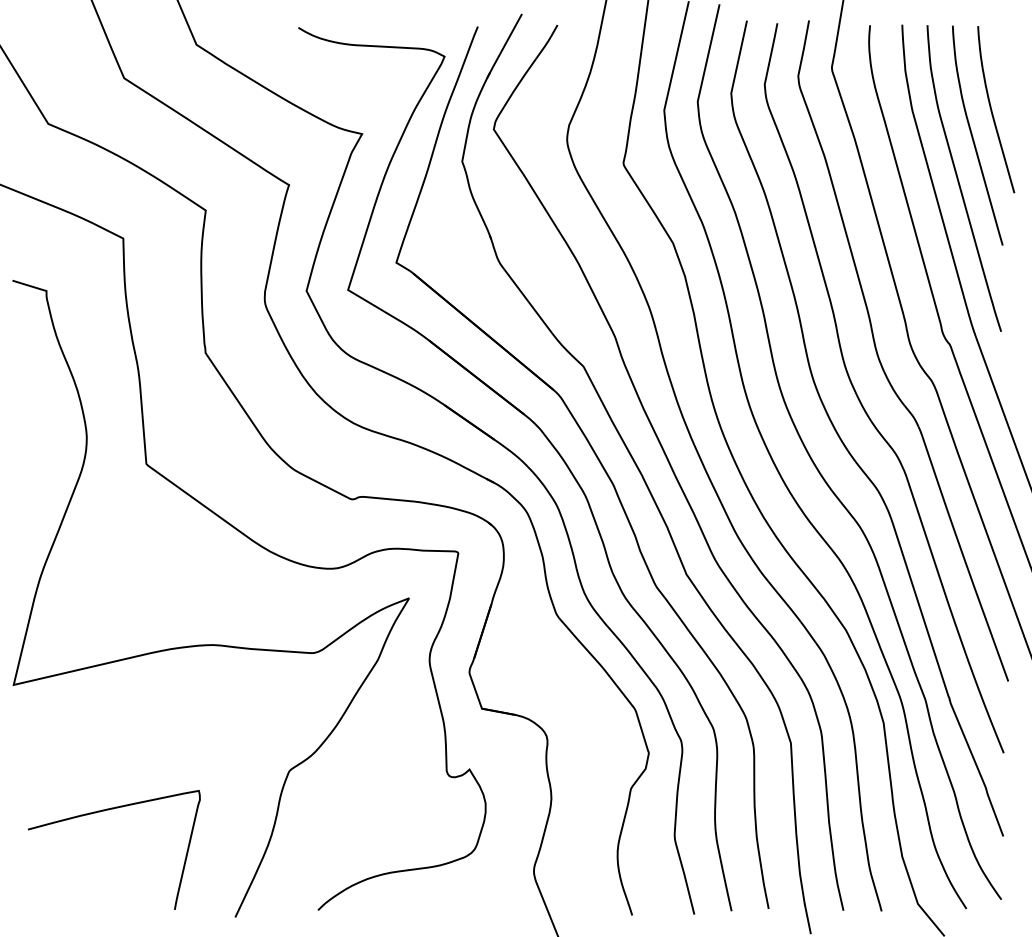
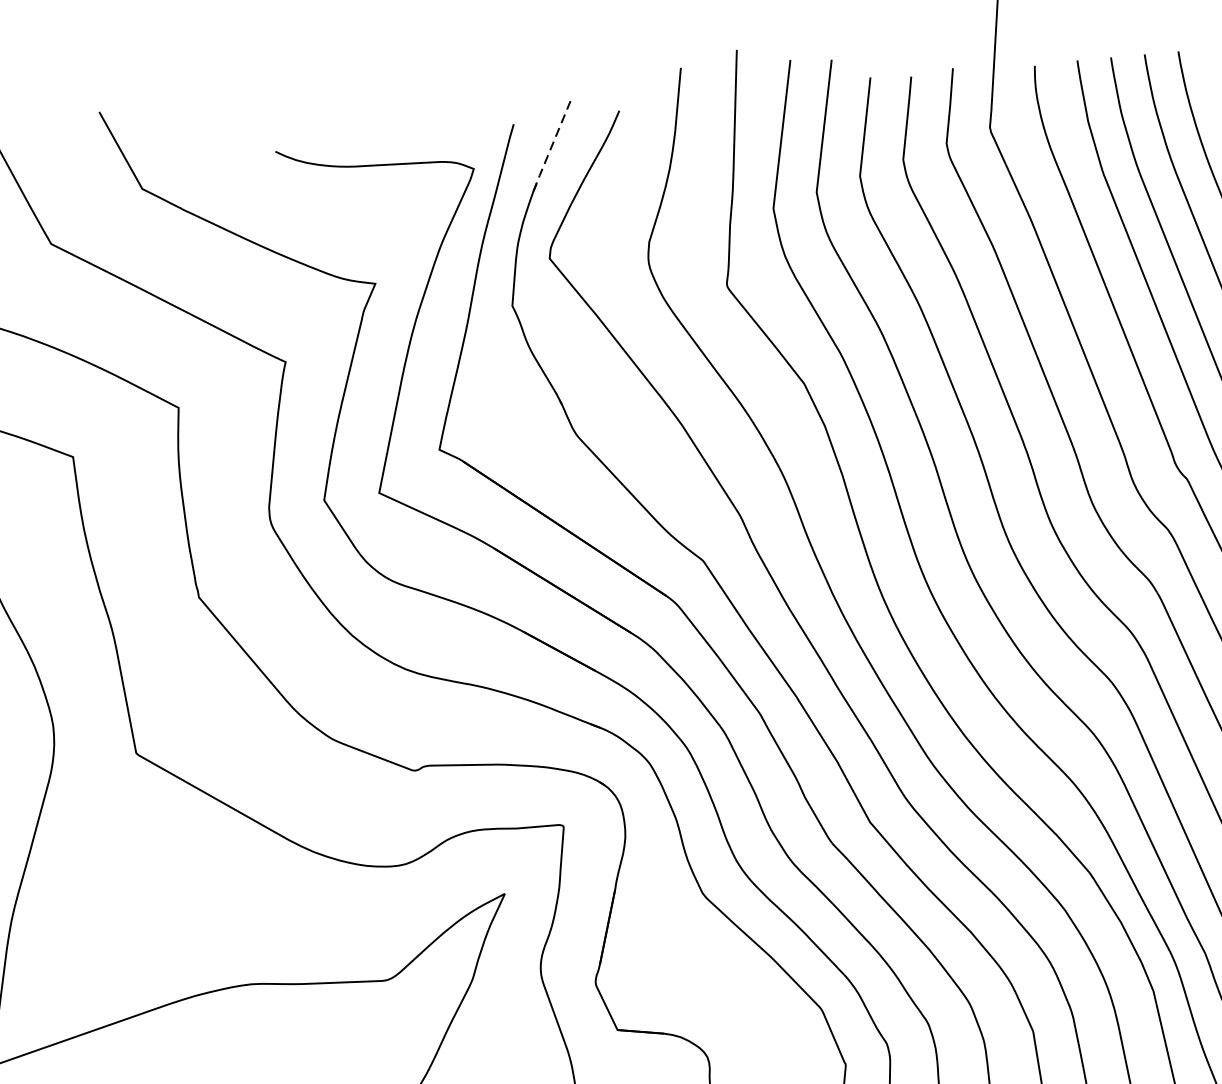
line: (504, 46) -> (551, 146), solid -> dashed

